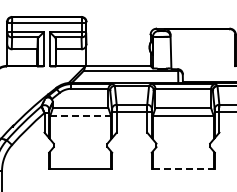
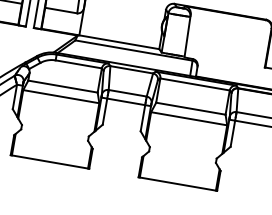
line: (80, 116) -> (61, 96), dashed -> solid
line: (183, 168) -> (178, 183), dashed -> solid

